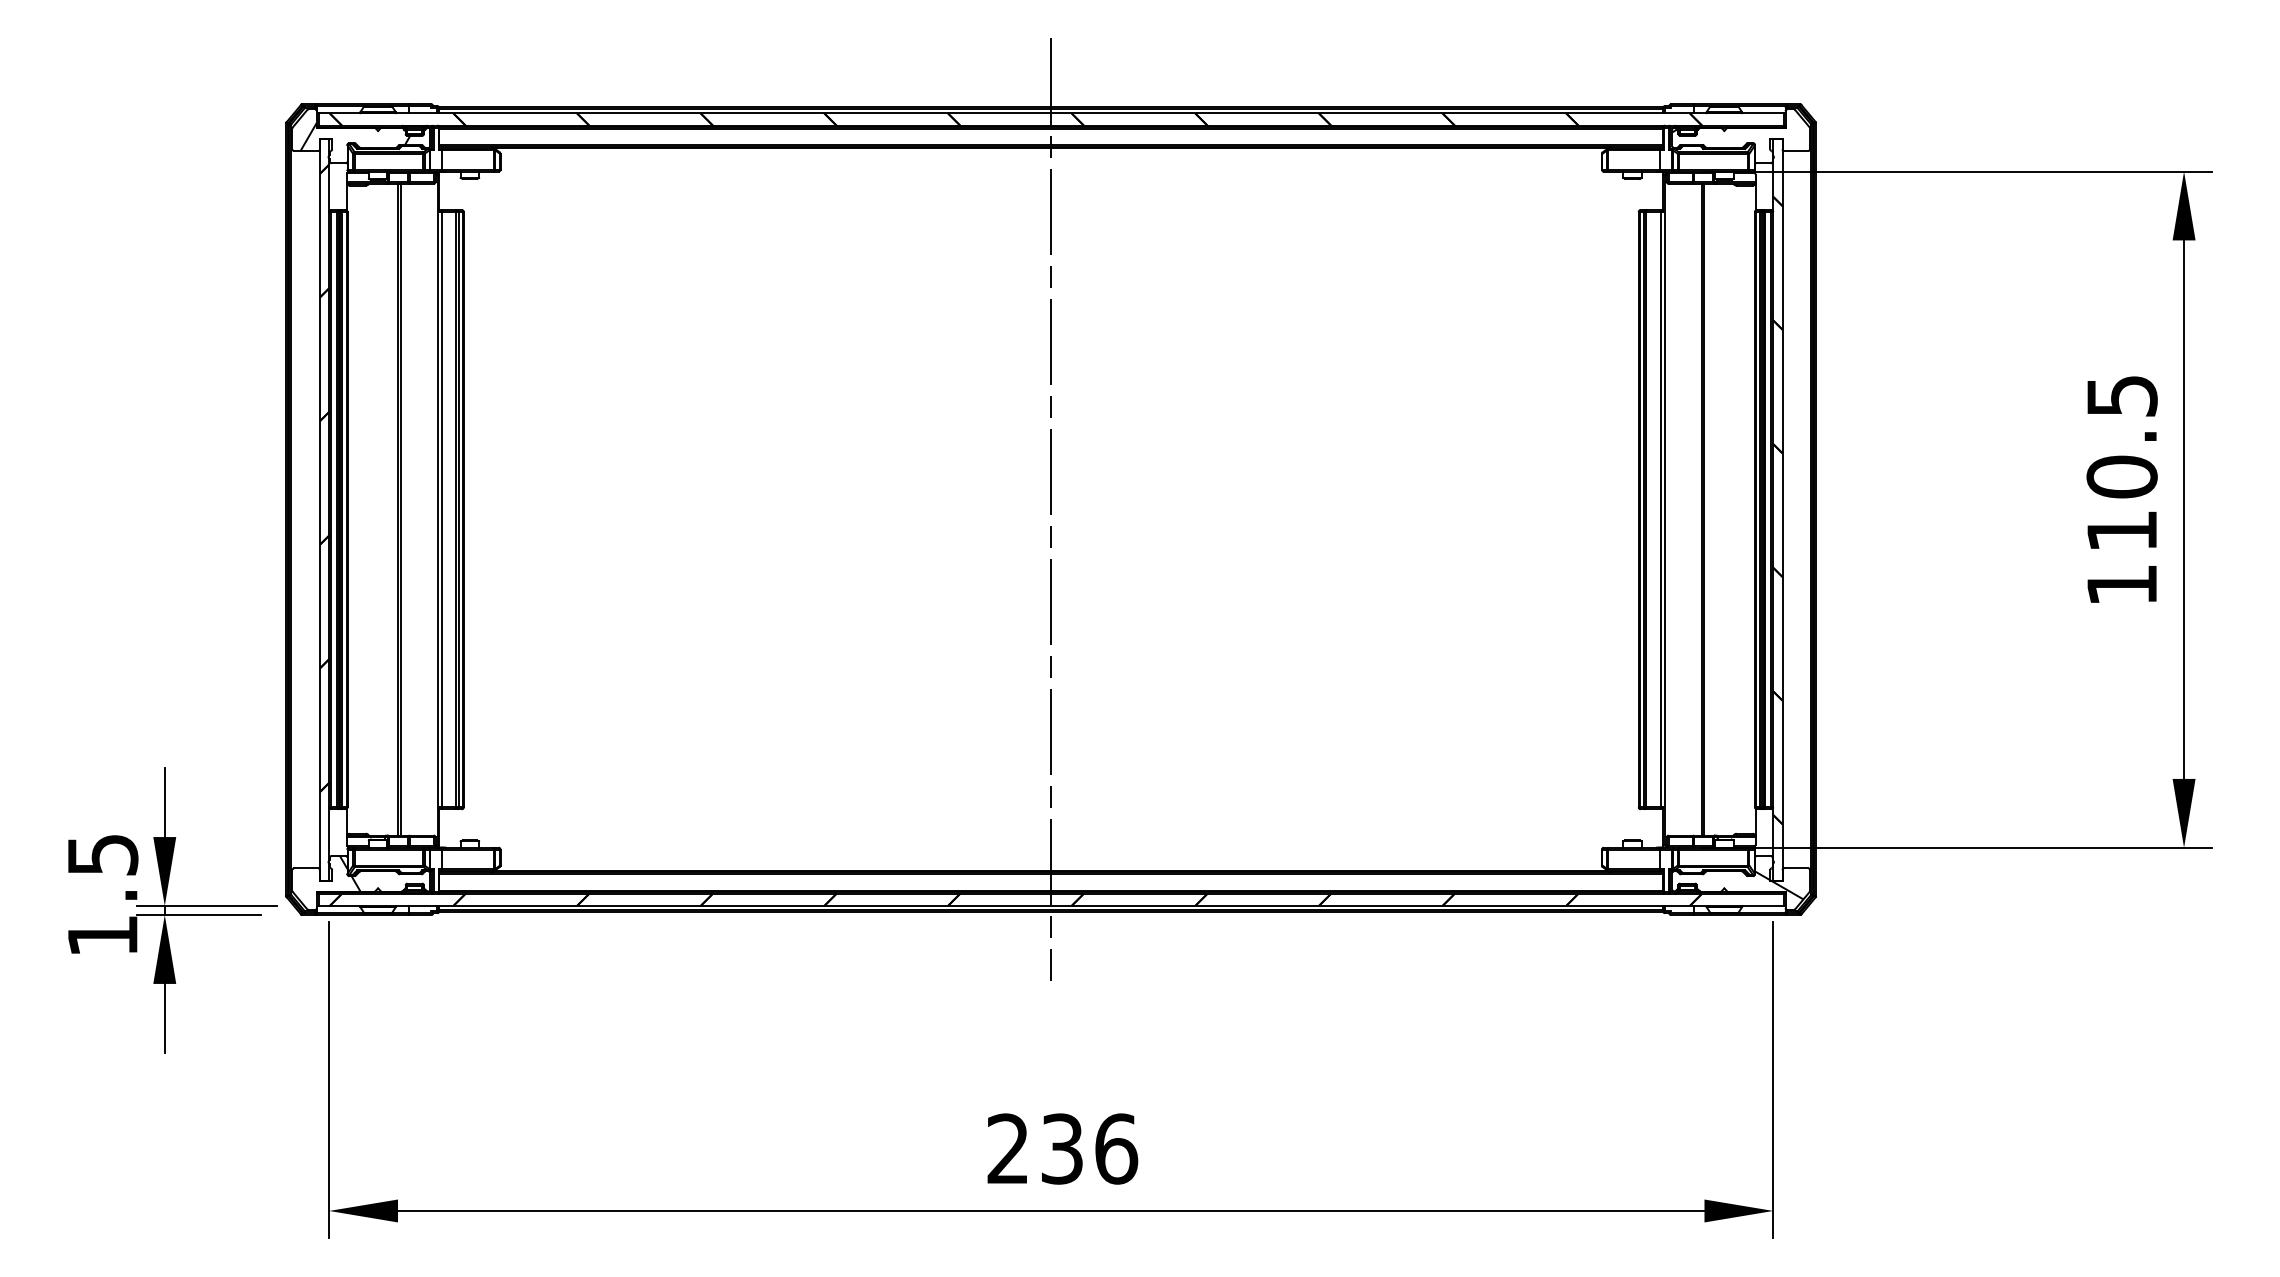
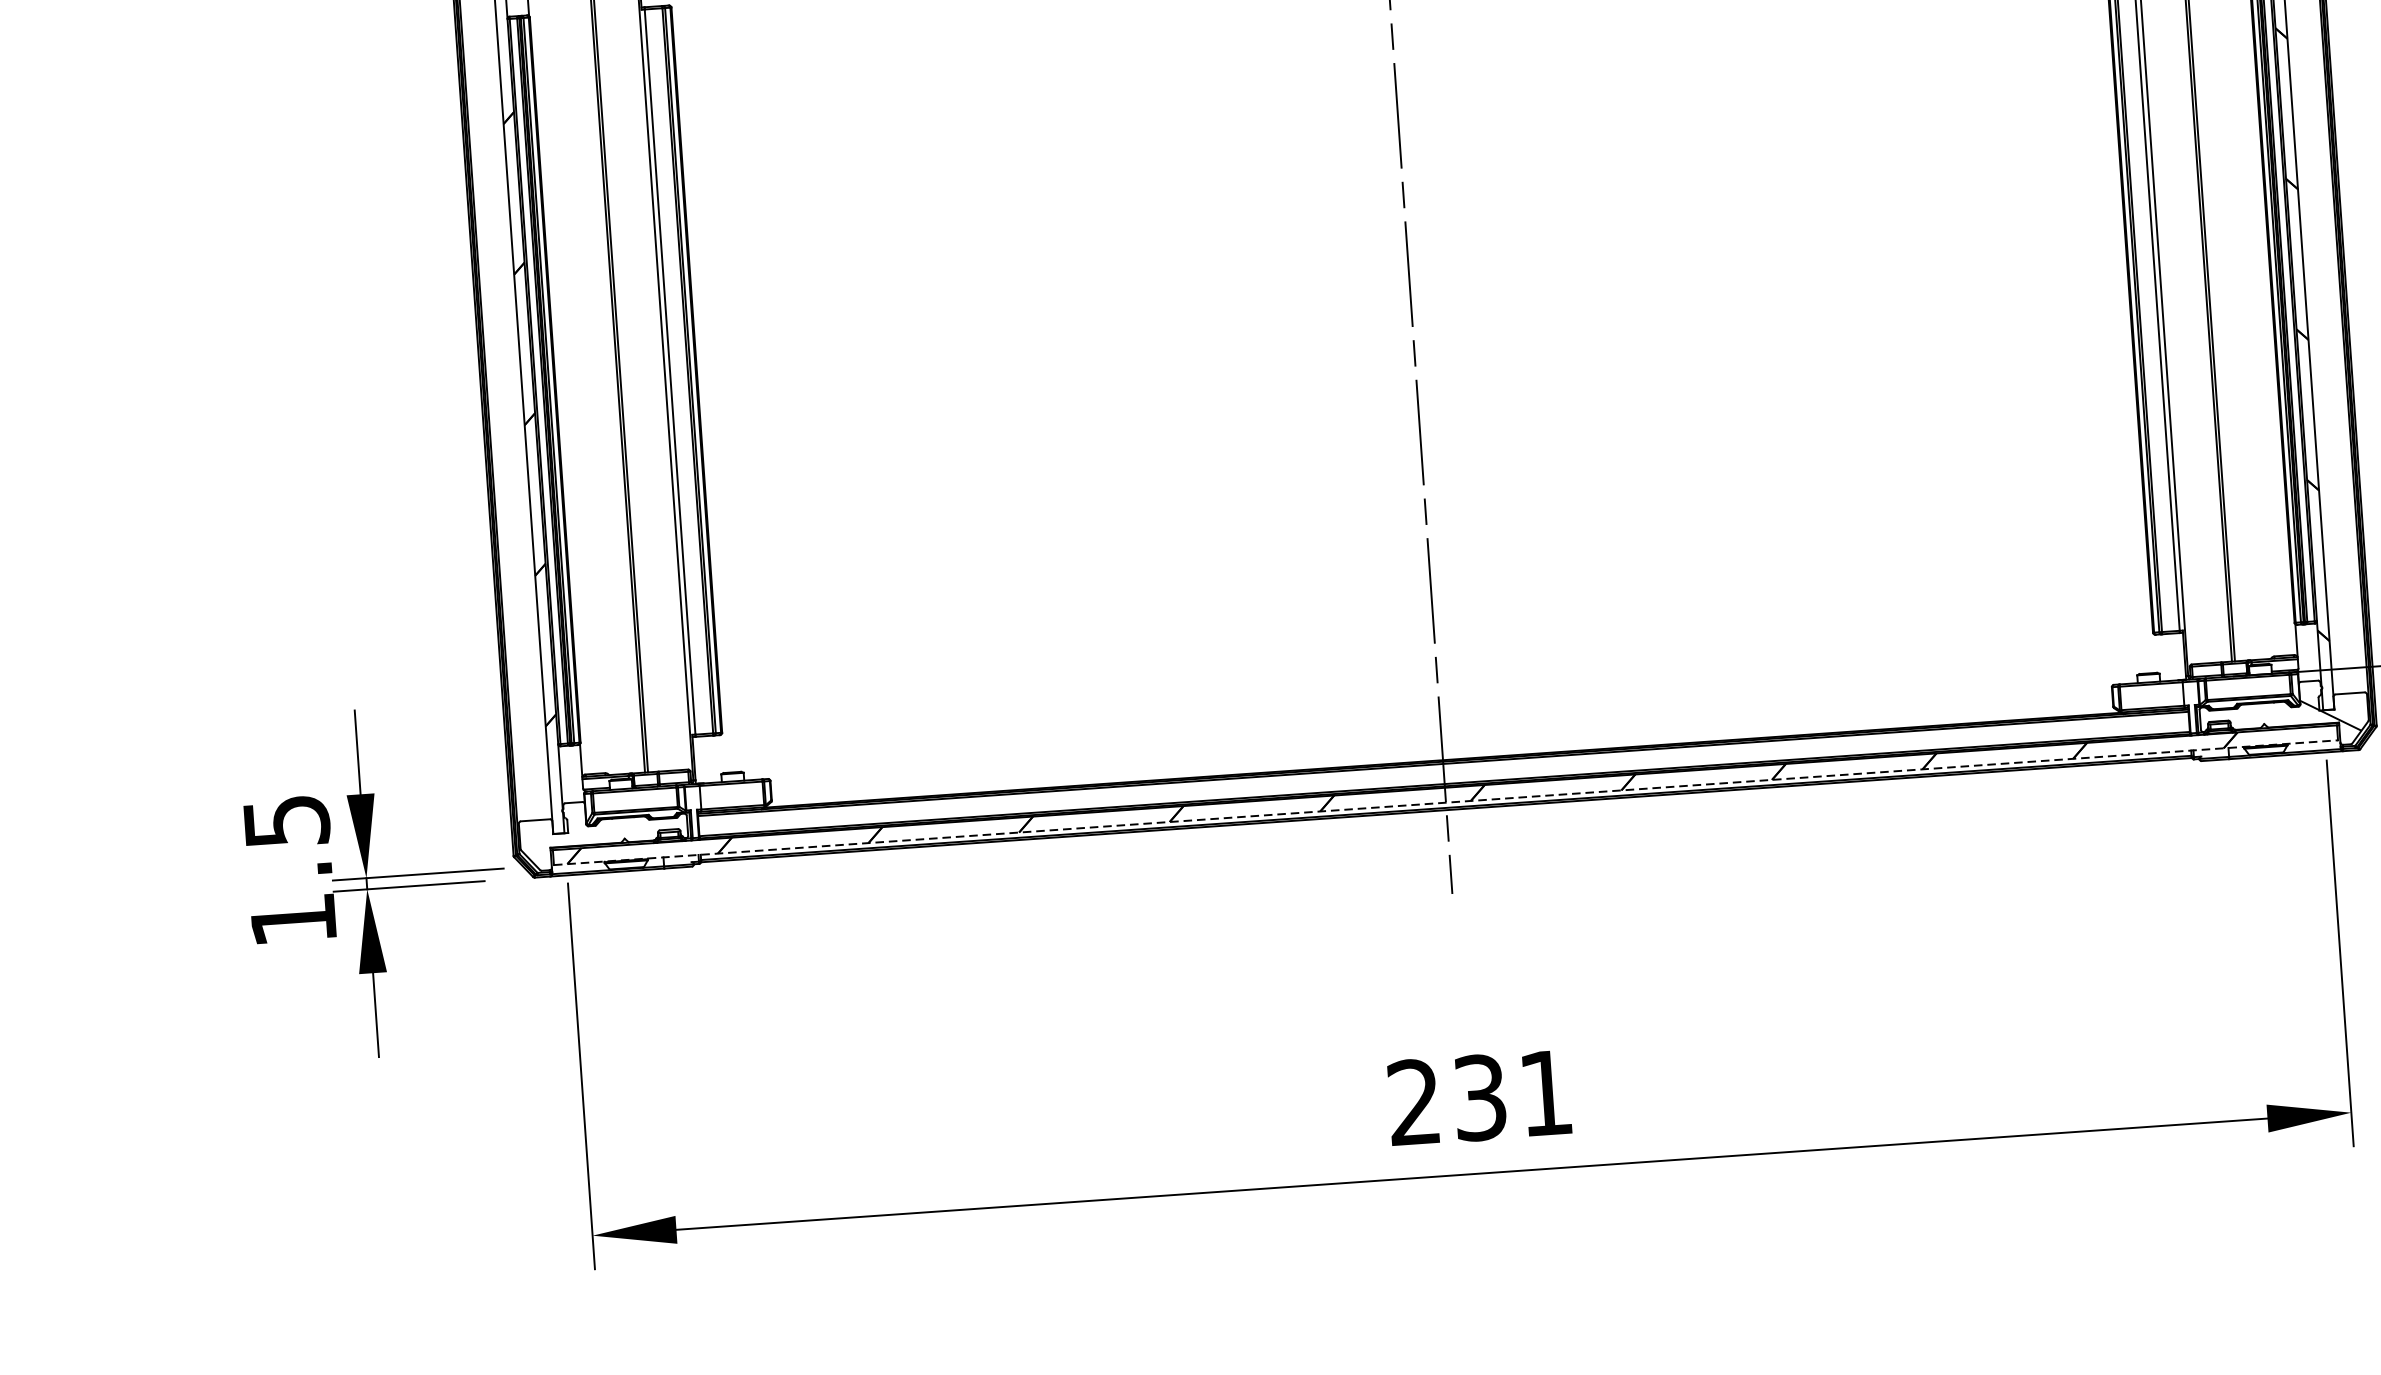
hatch: (349, 873) -> (588, 822), removed
line: (1051, 905) -> (1446, 802), solid -> dashed
text: (1116, 1148) -> (1546, 1092), 236 -> 231

